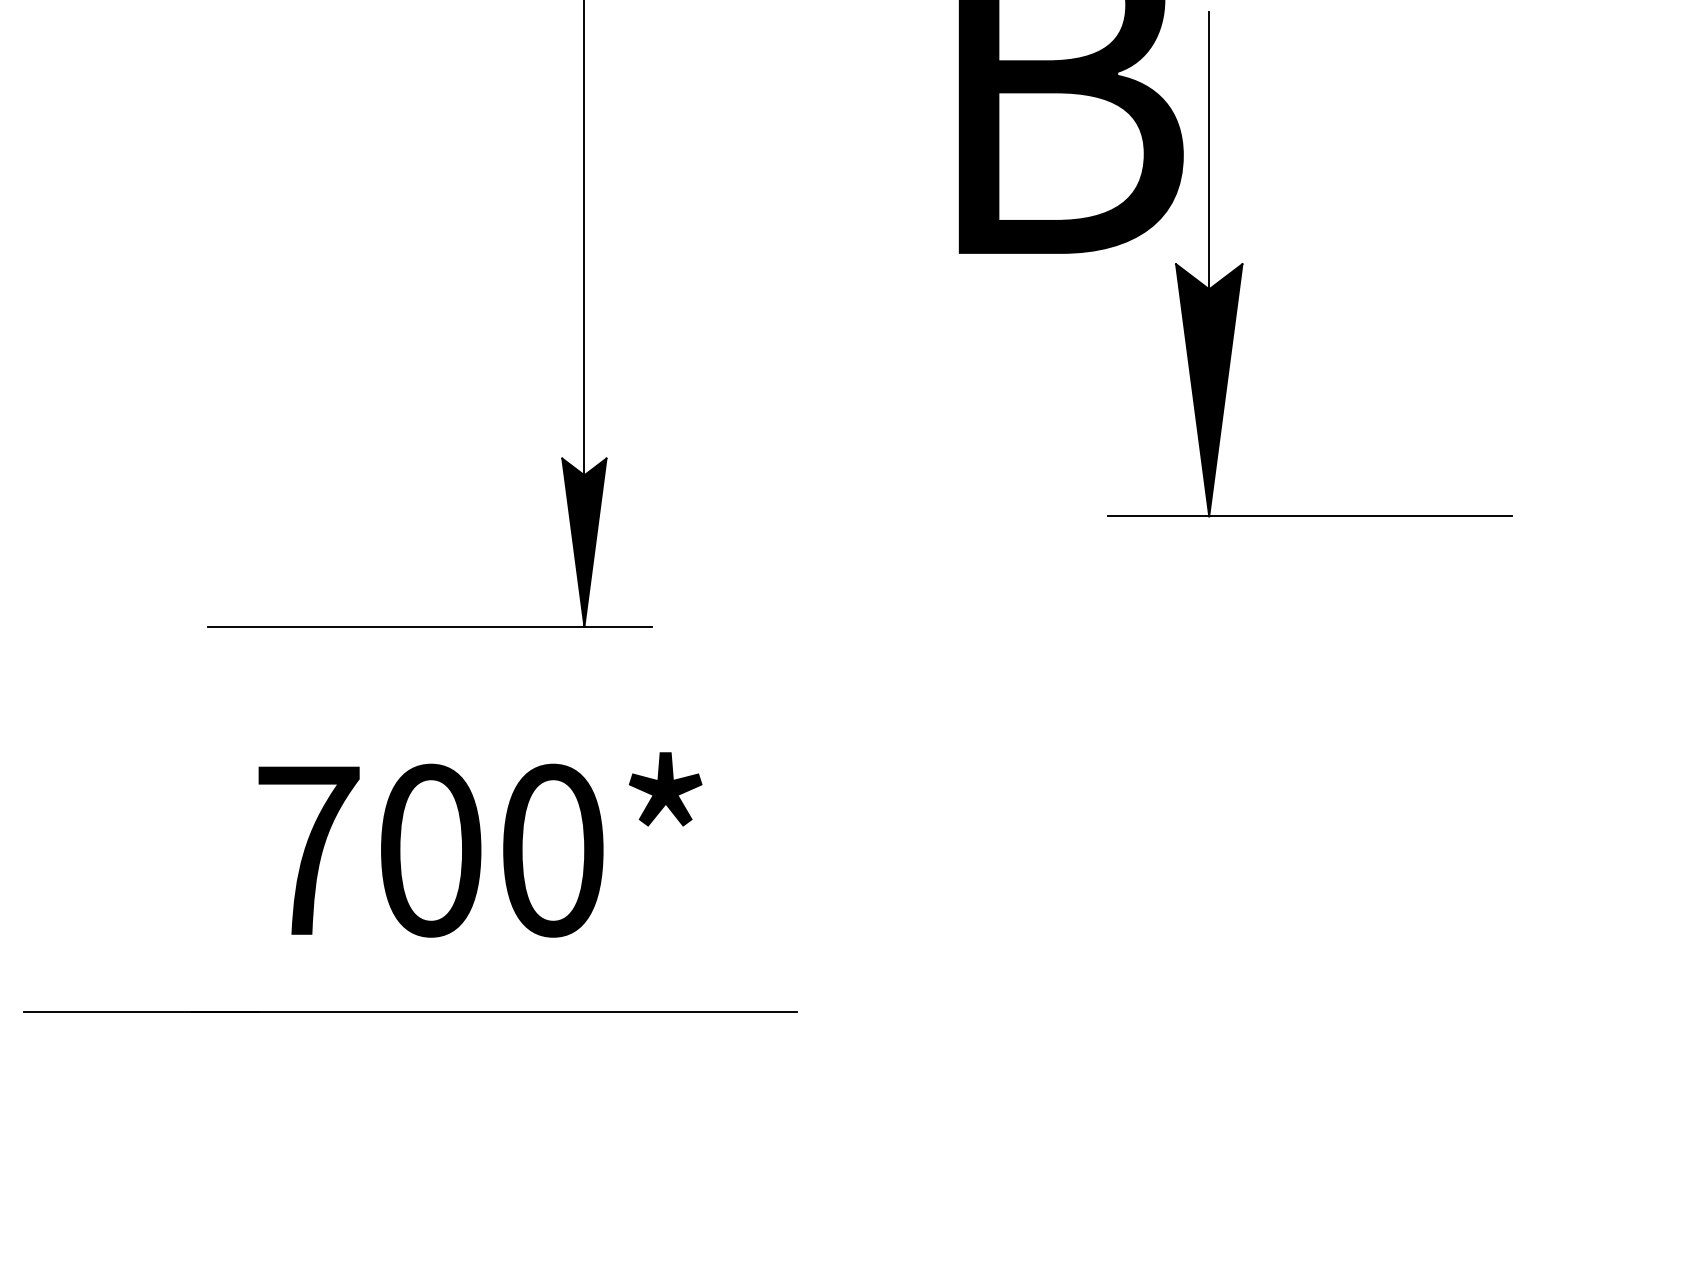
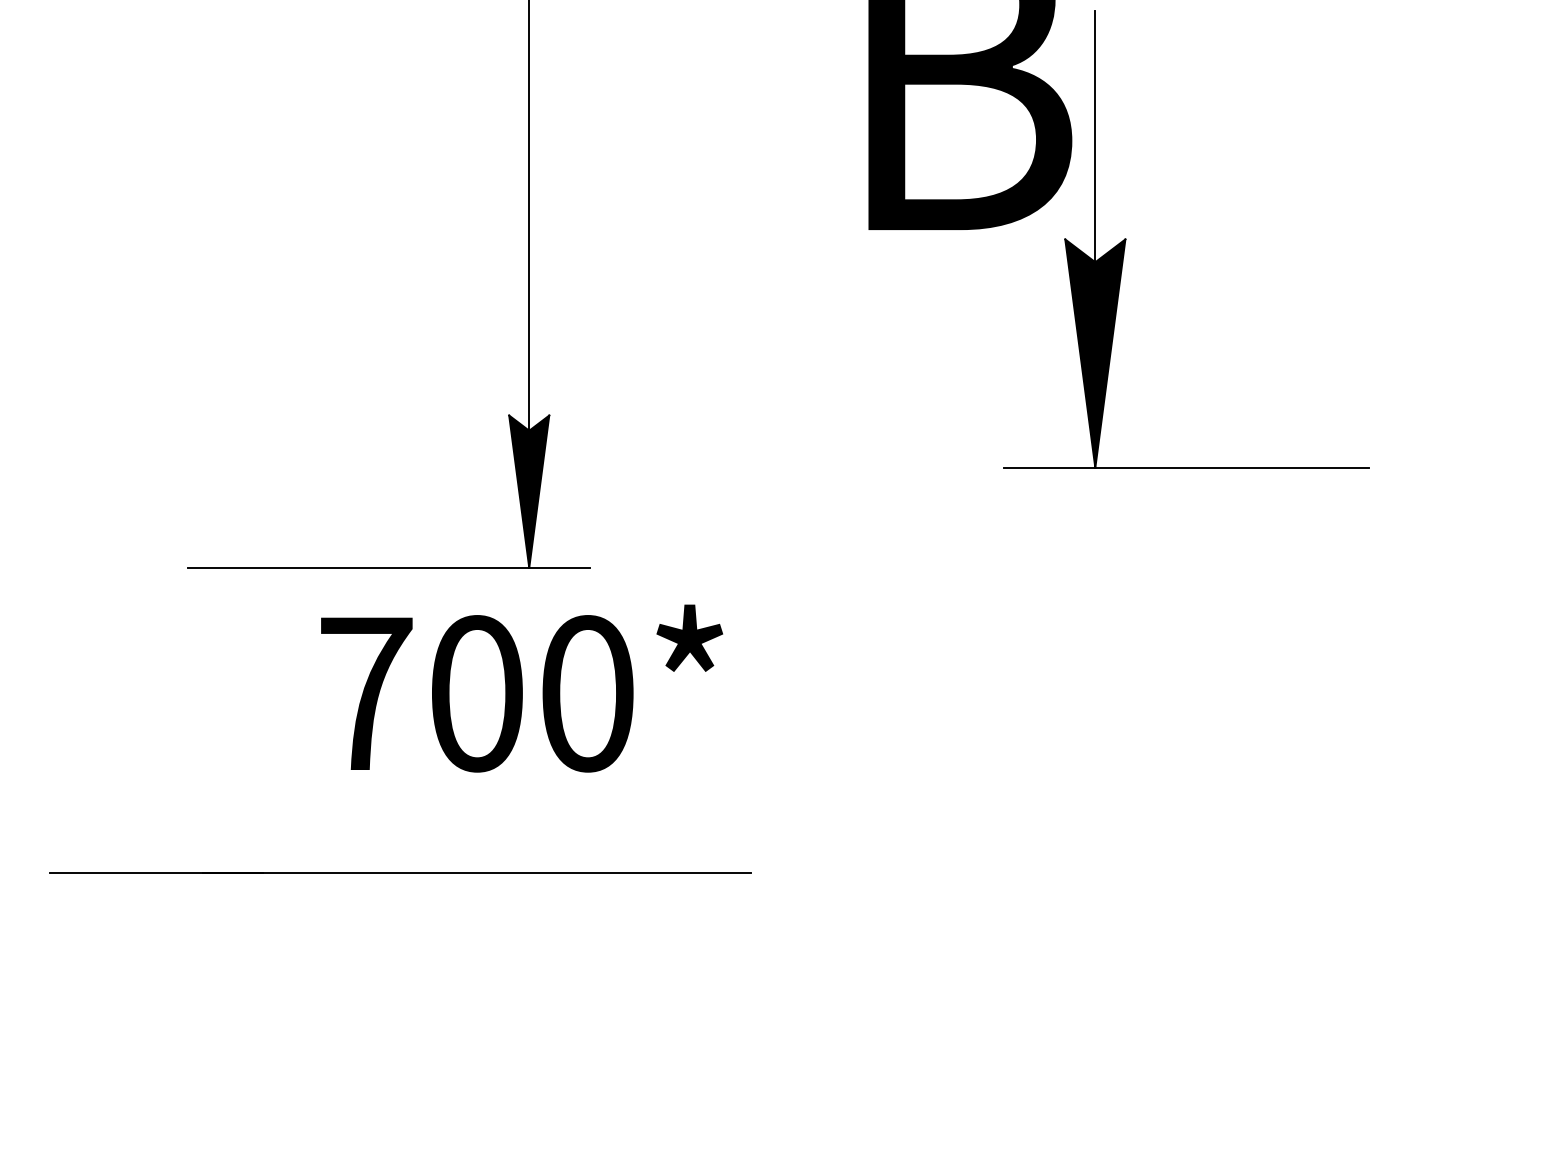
text: (480, 844) -> (522, 688), moved
line: (410, 1011) -> (400, 873), moved

